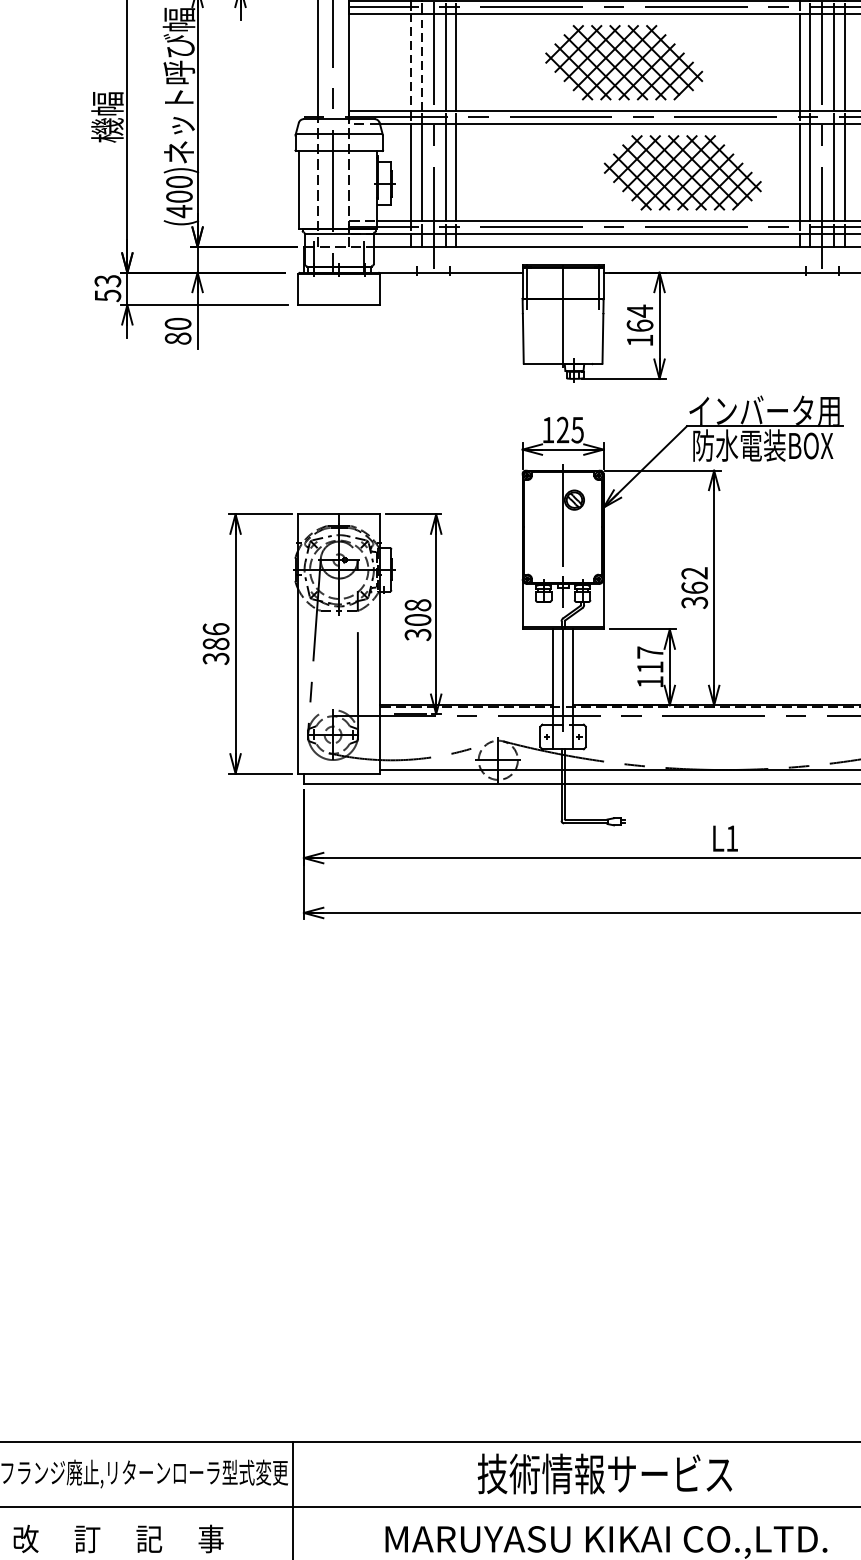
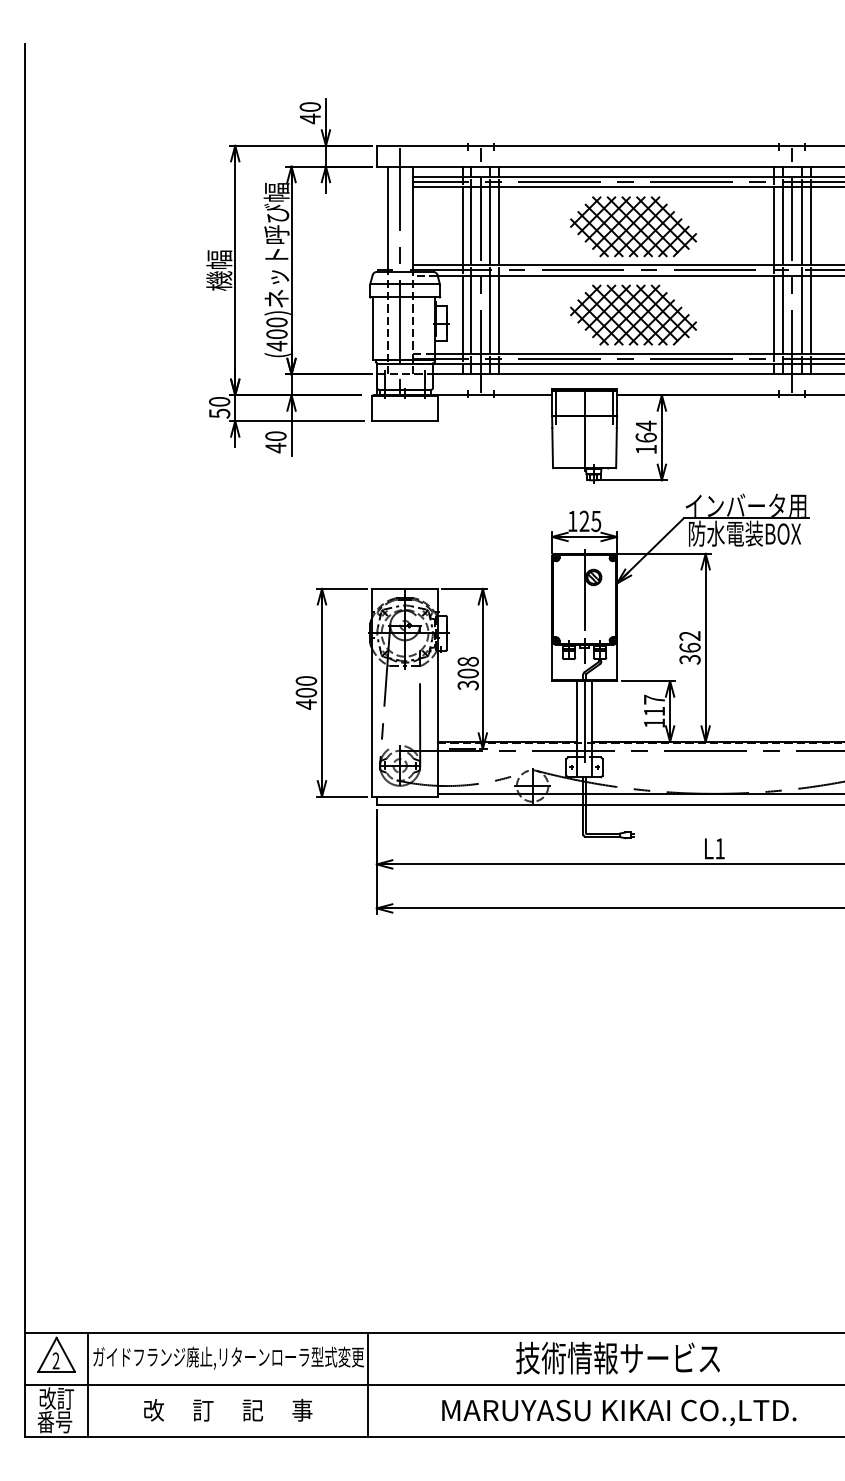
line: (410, 62) -> (462, 226), dashed -> solid
line: (422, 62) -> (471, 226), dashed -> solid
part: (682, 172) -> (633, 314), moved
text: (107, 280) -> (219, 401), 53 -> 50
text: (177, 338) -> (275, 447), 80 -> 40
text: (216, 643) -> (306, 692), 386 -> 400

